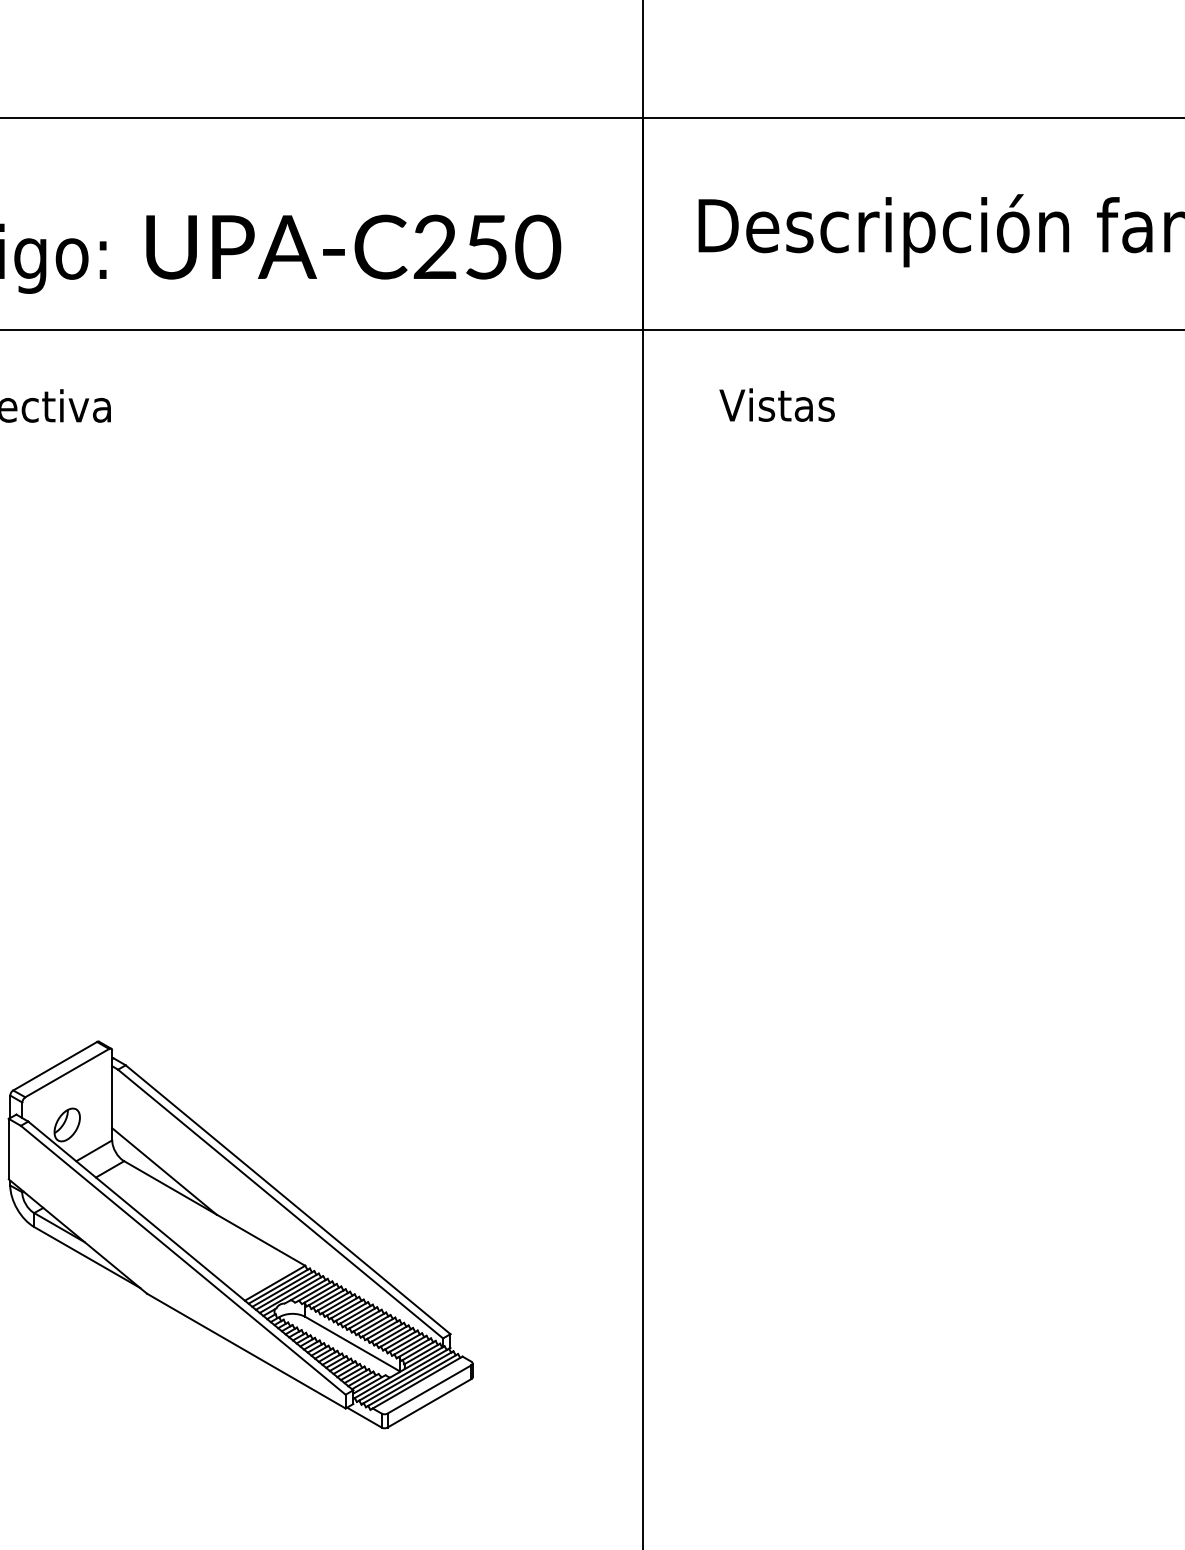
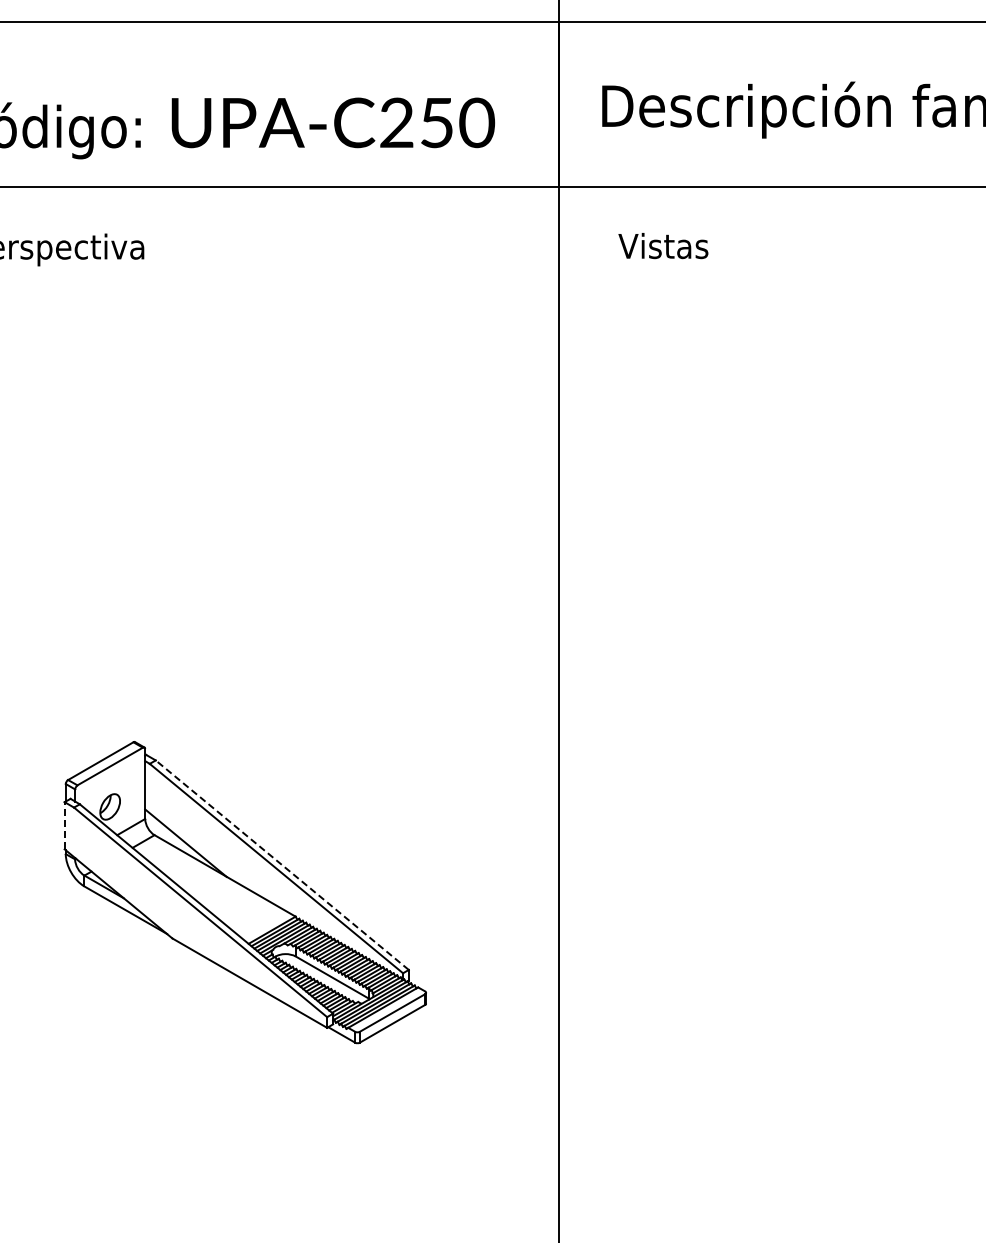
line: (8, 1148) -> (64, 825), solid -> dashed
line: (287, 1198) -> (281, 864), solid -> dashed

